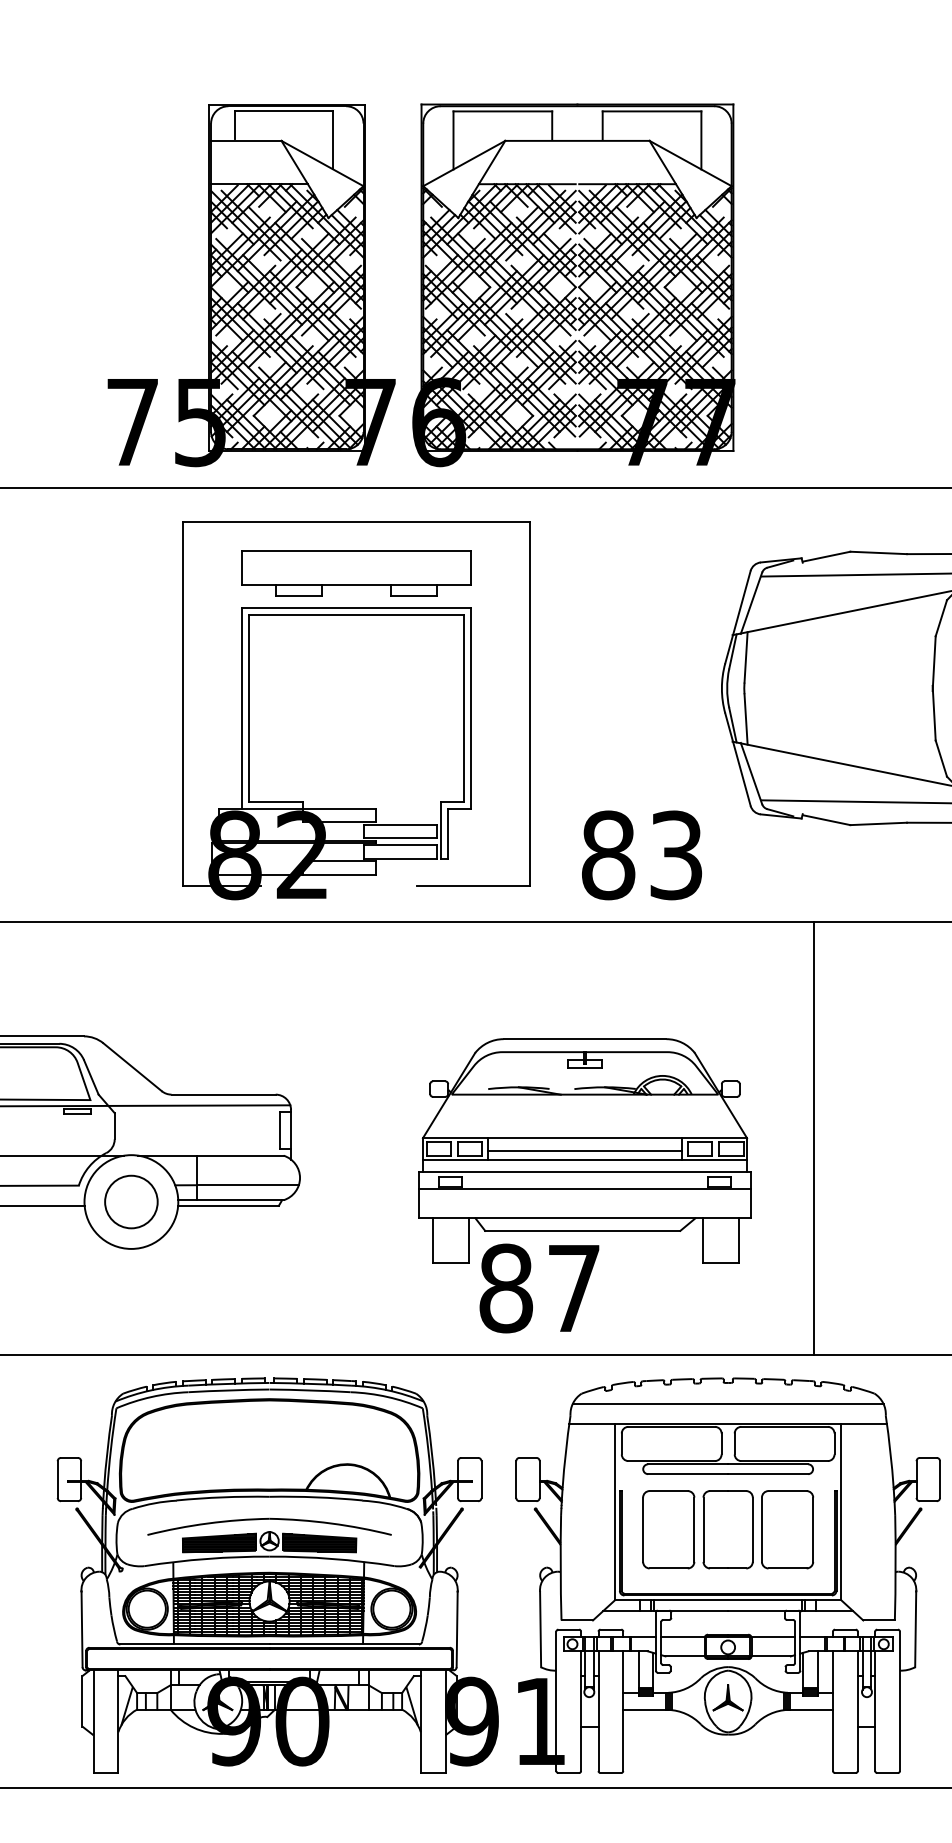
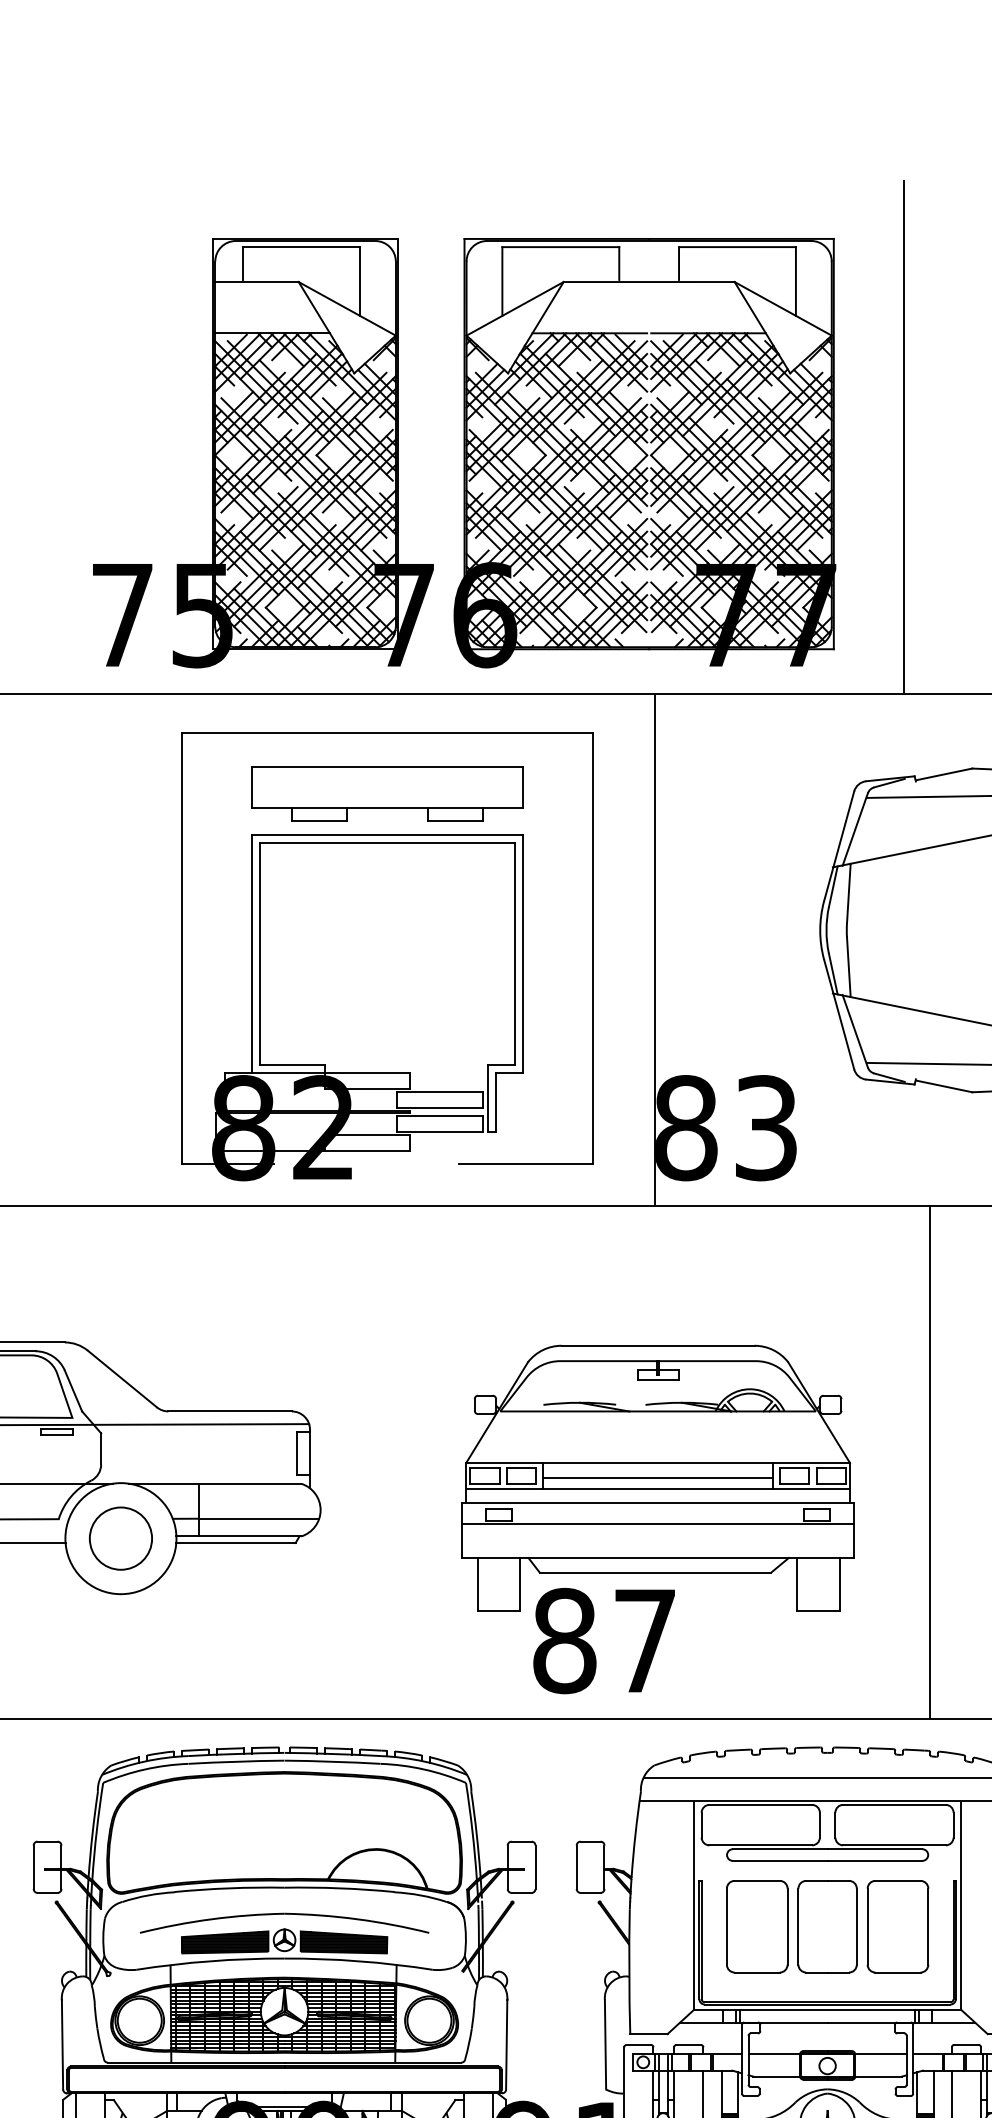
line: (792, 271) -> (903, 436), added
line: (582, 704) -> (655, 949), added

